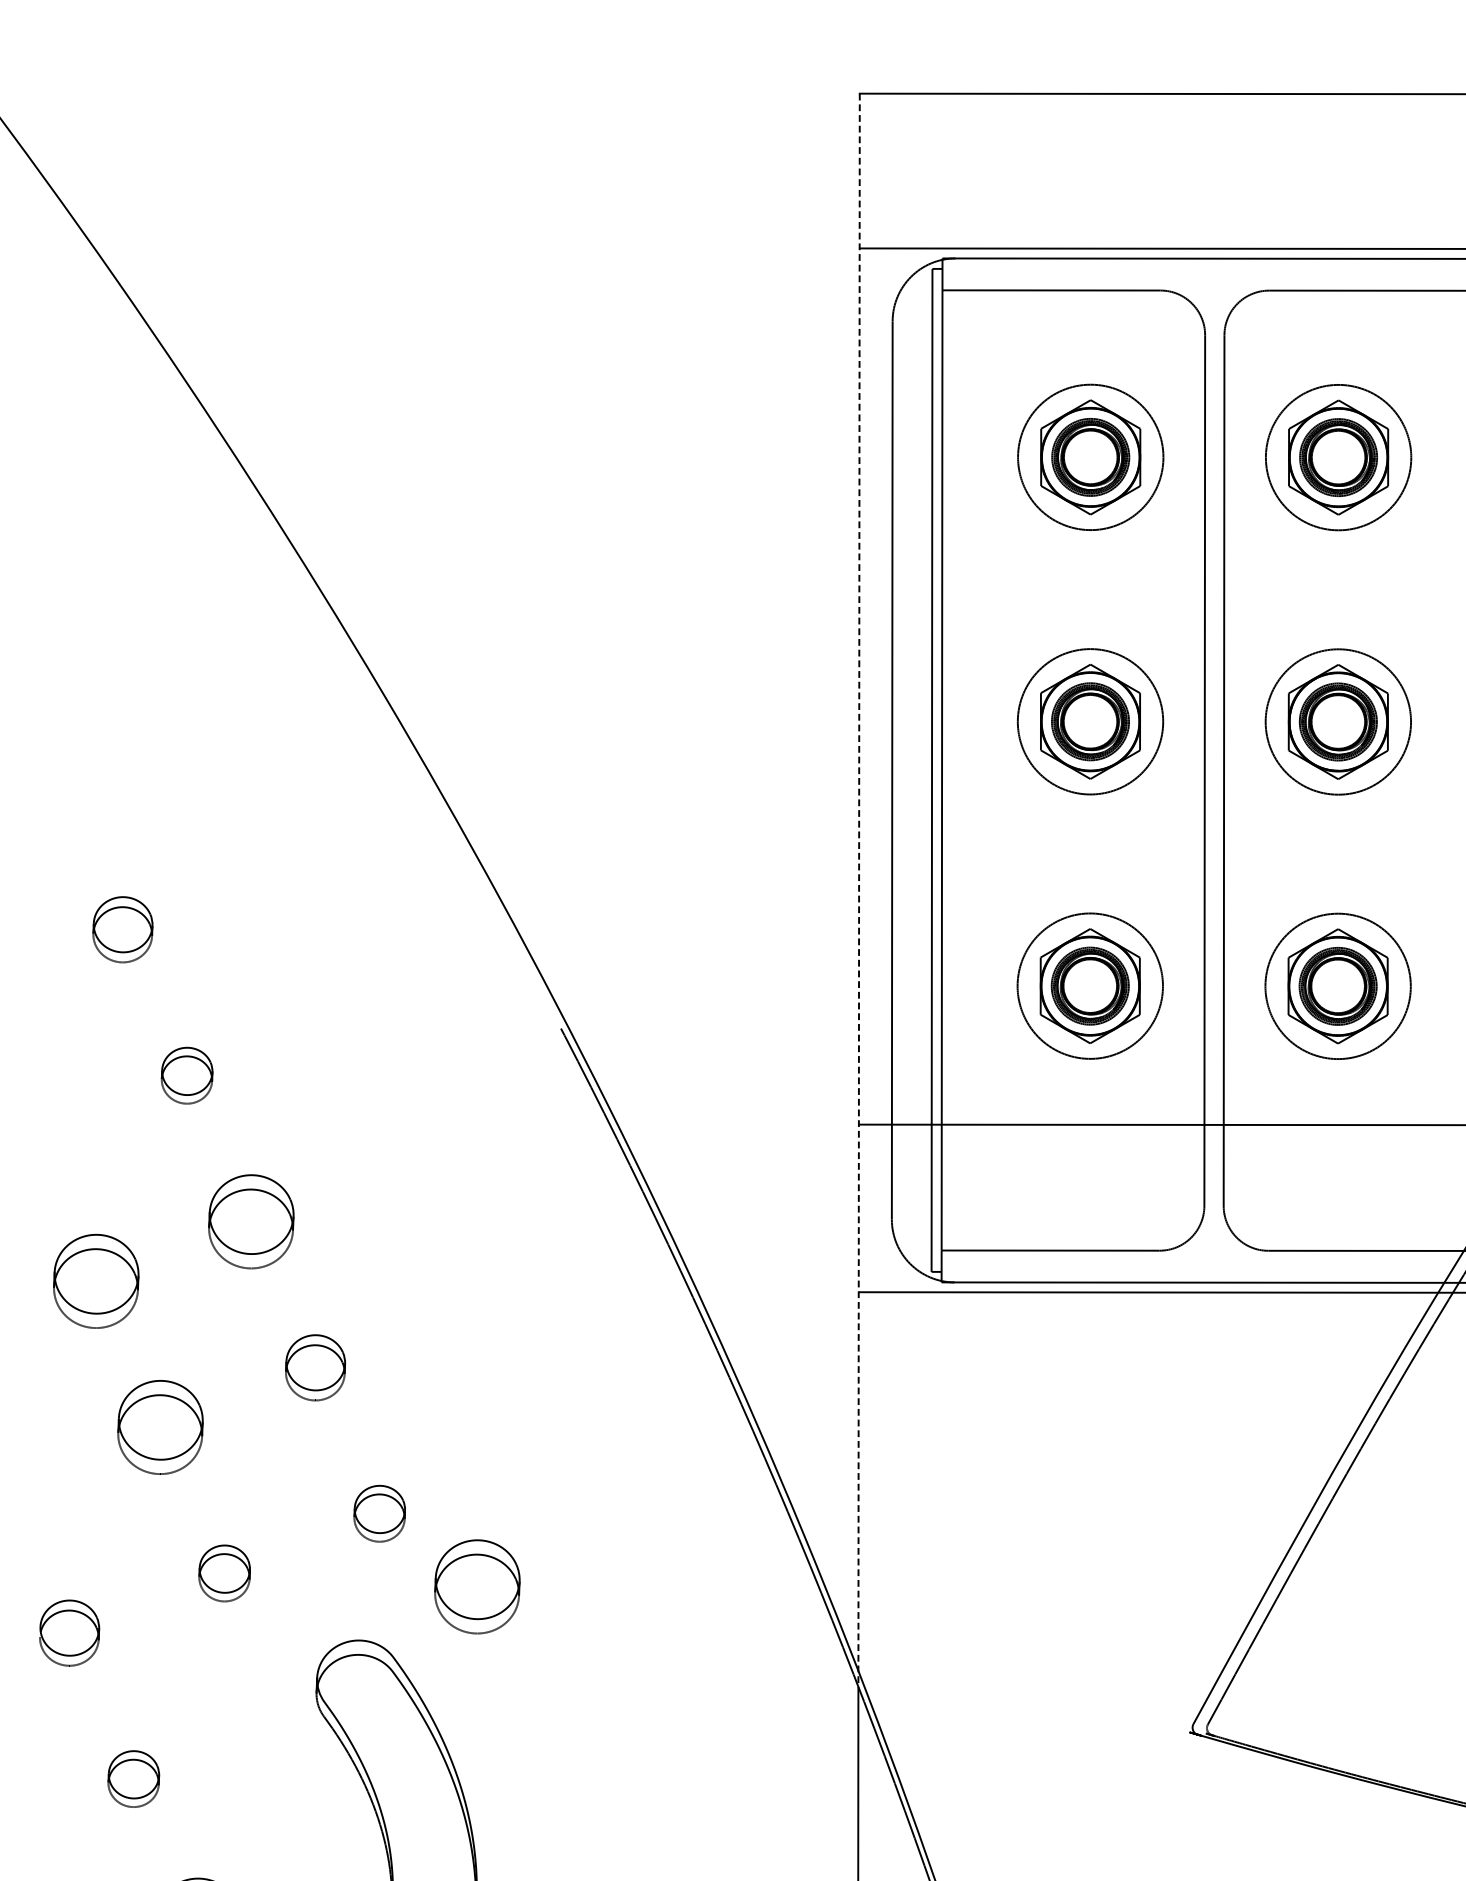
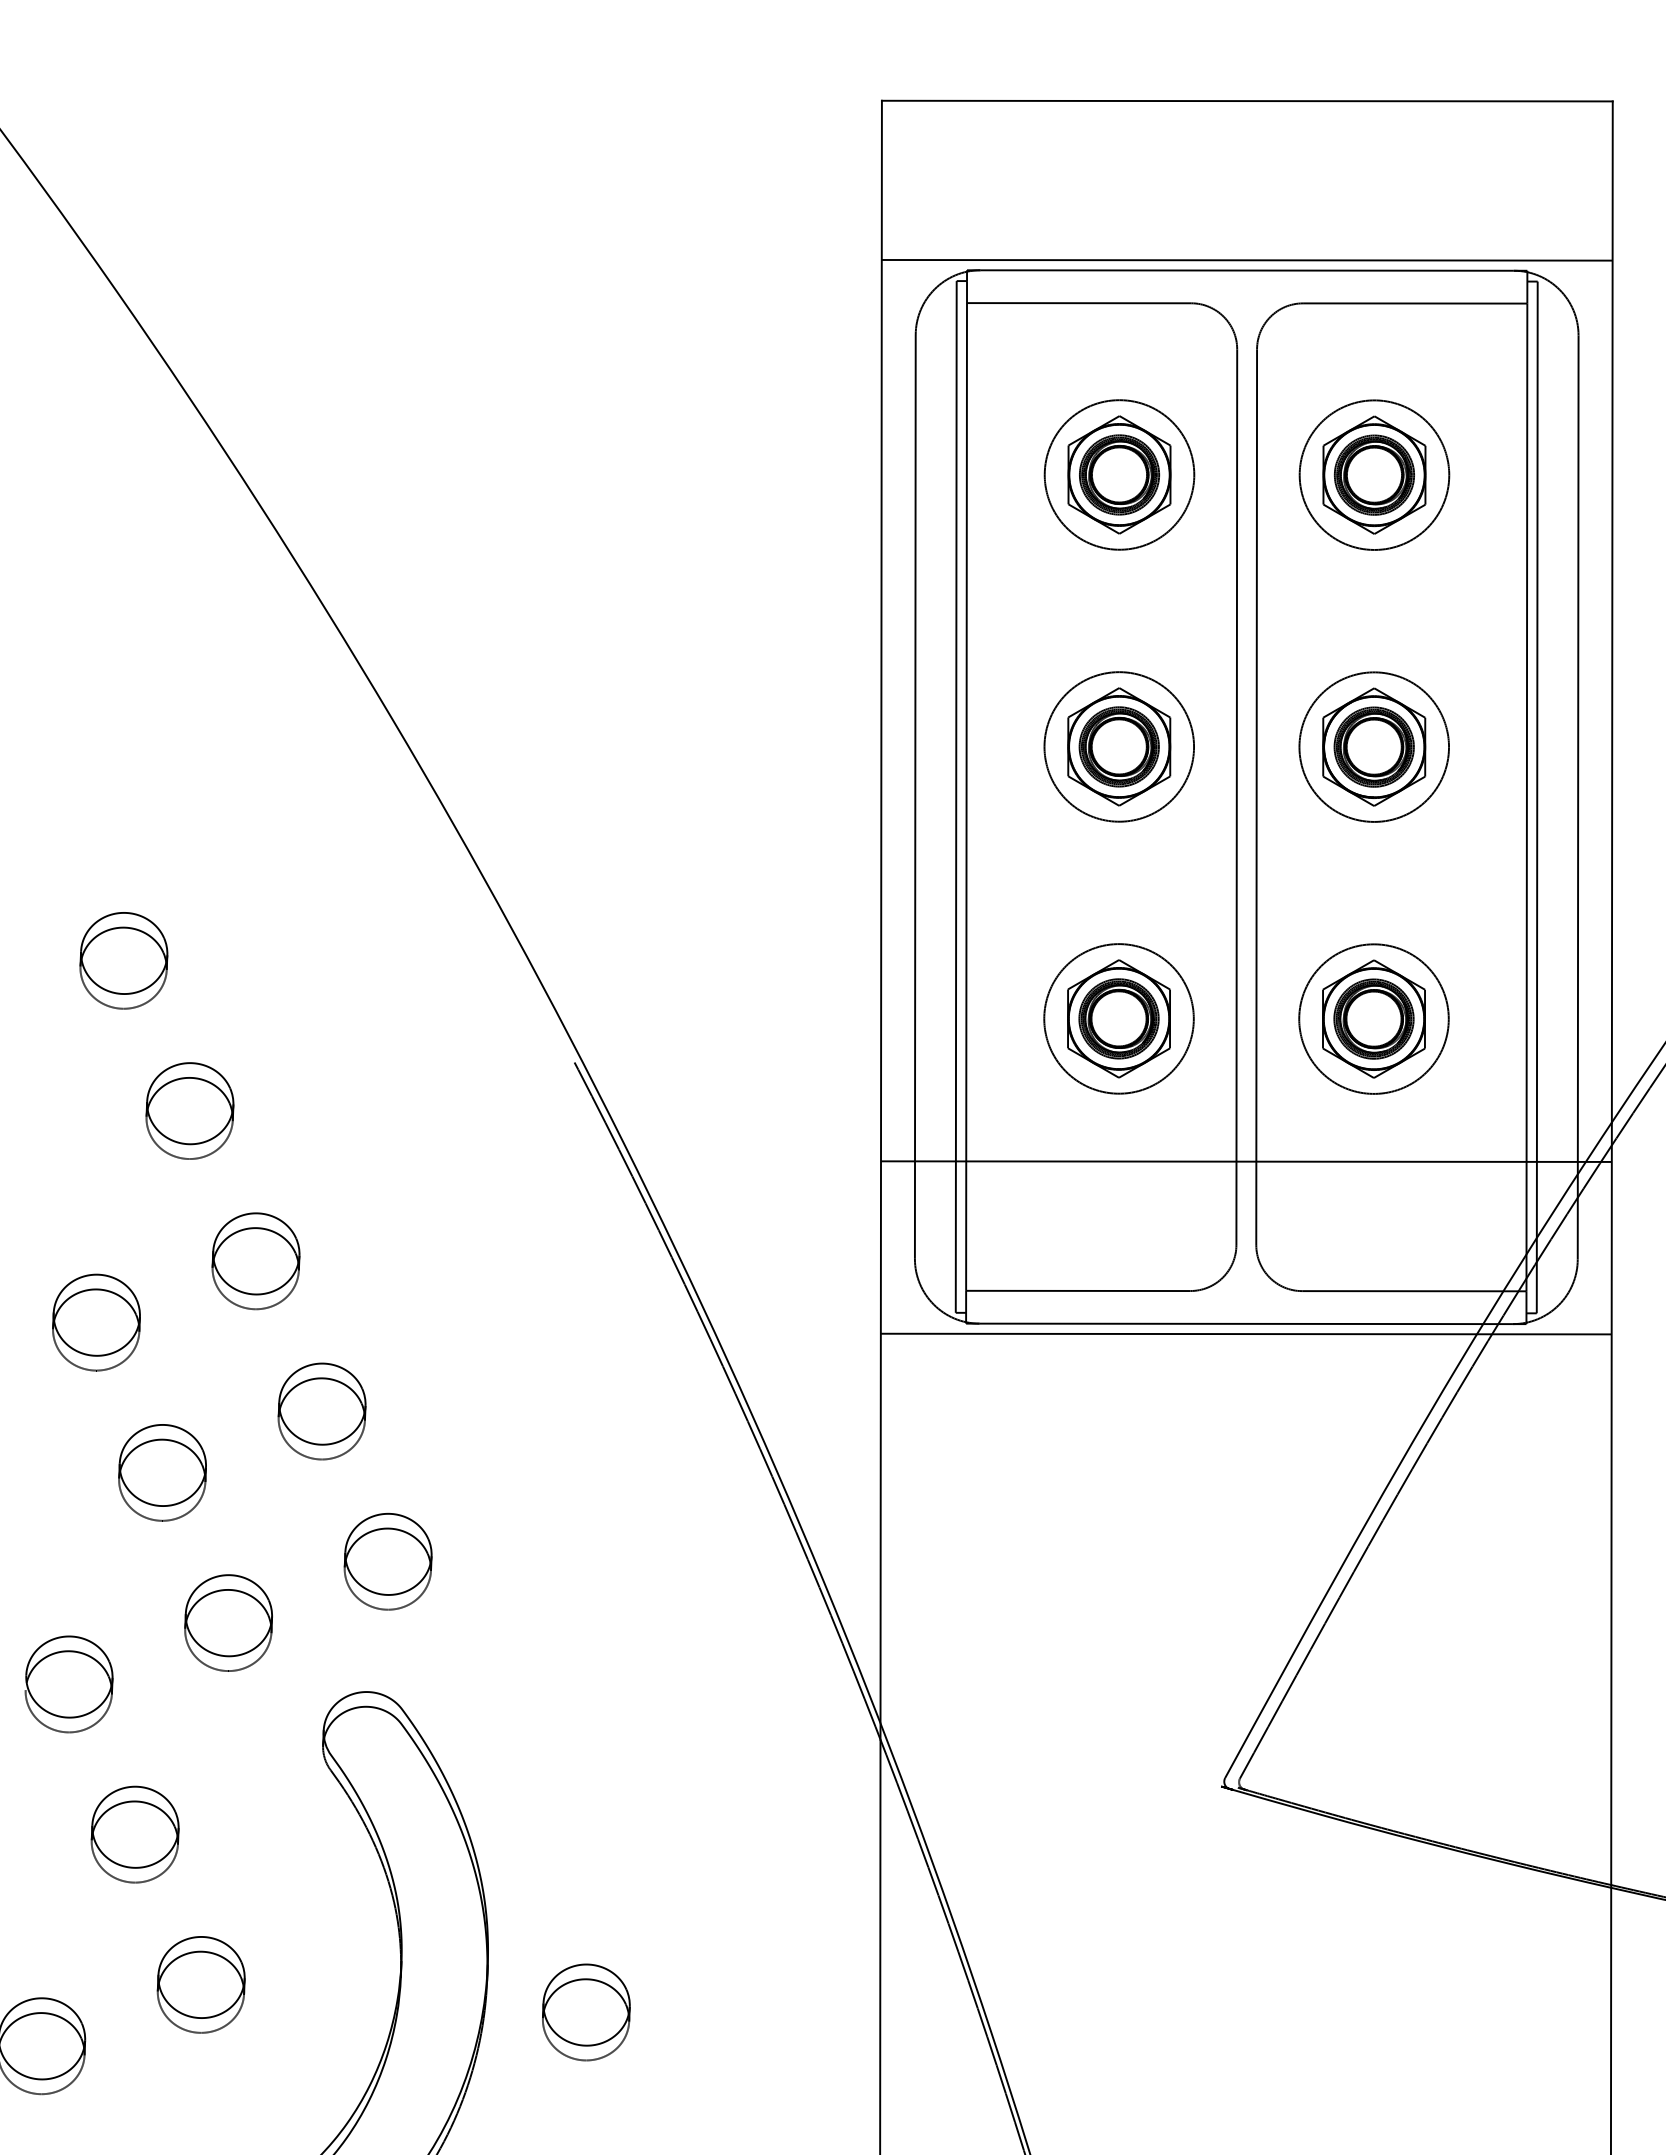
line: (859, 890) -> (881, 920), dashed -> solid
part: (122, 929) -> (123, 960), size x1.43
part: (186, 1075) -> (189, 1110), size x1.67
part: (314, 1367) -> (321, 1411), size x1.43
part: (379, 1513) -> (387, 1561), size x1.67
part: (224, 1572) -> (228, 1622), size x1.67
part: (477, 1586) -> (488, 1636), removed
part: (69, 1633) -> (68, 1684), size x1.43
part: (133, 1779) -> (134, 1834), size x1.67

